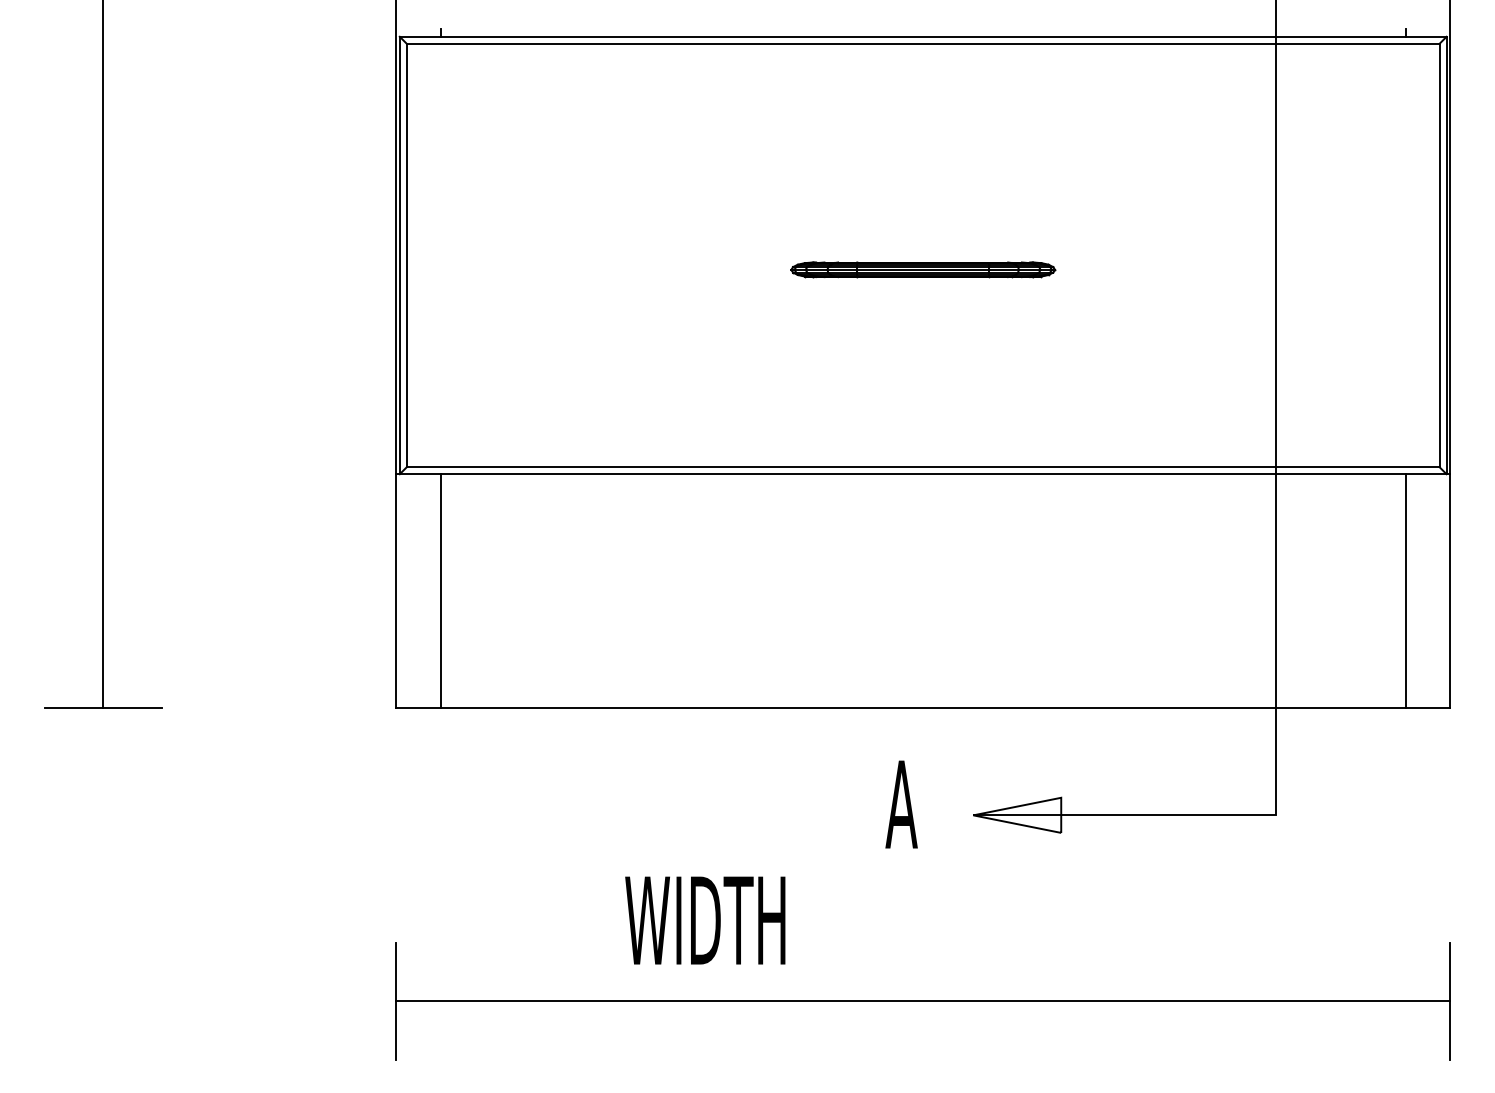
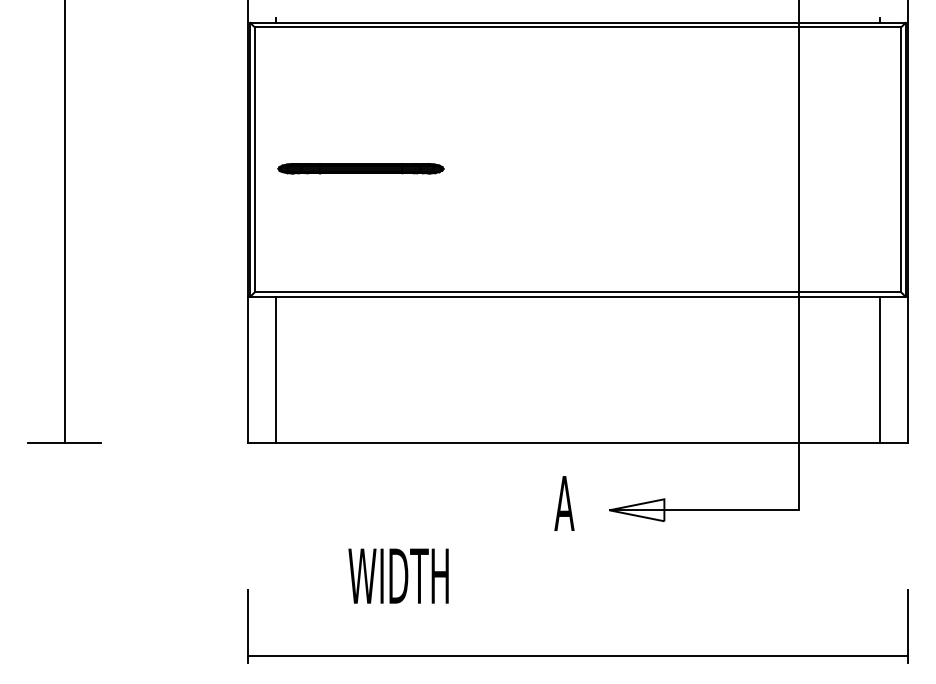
part: (922, 269) -> (360, 168), moved
text: (705, 919) -> (398, 575), moved
line: (922, 1000) -> (577, 655), moved

